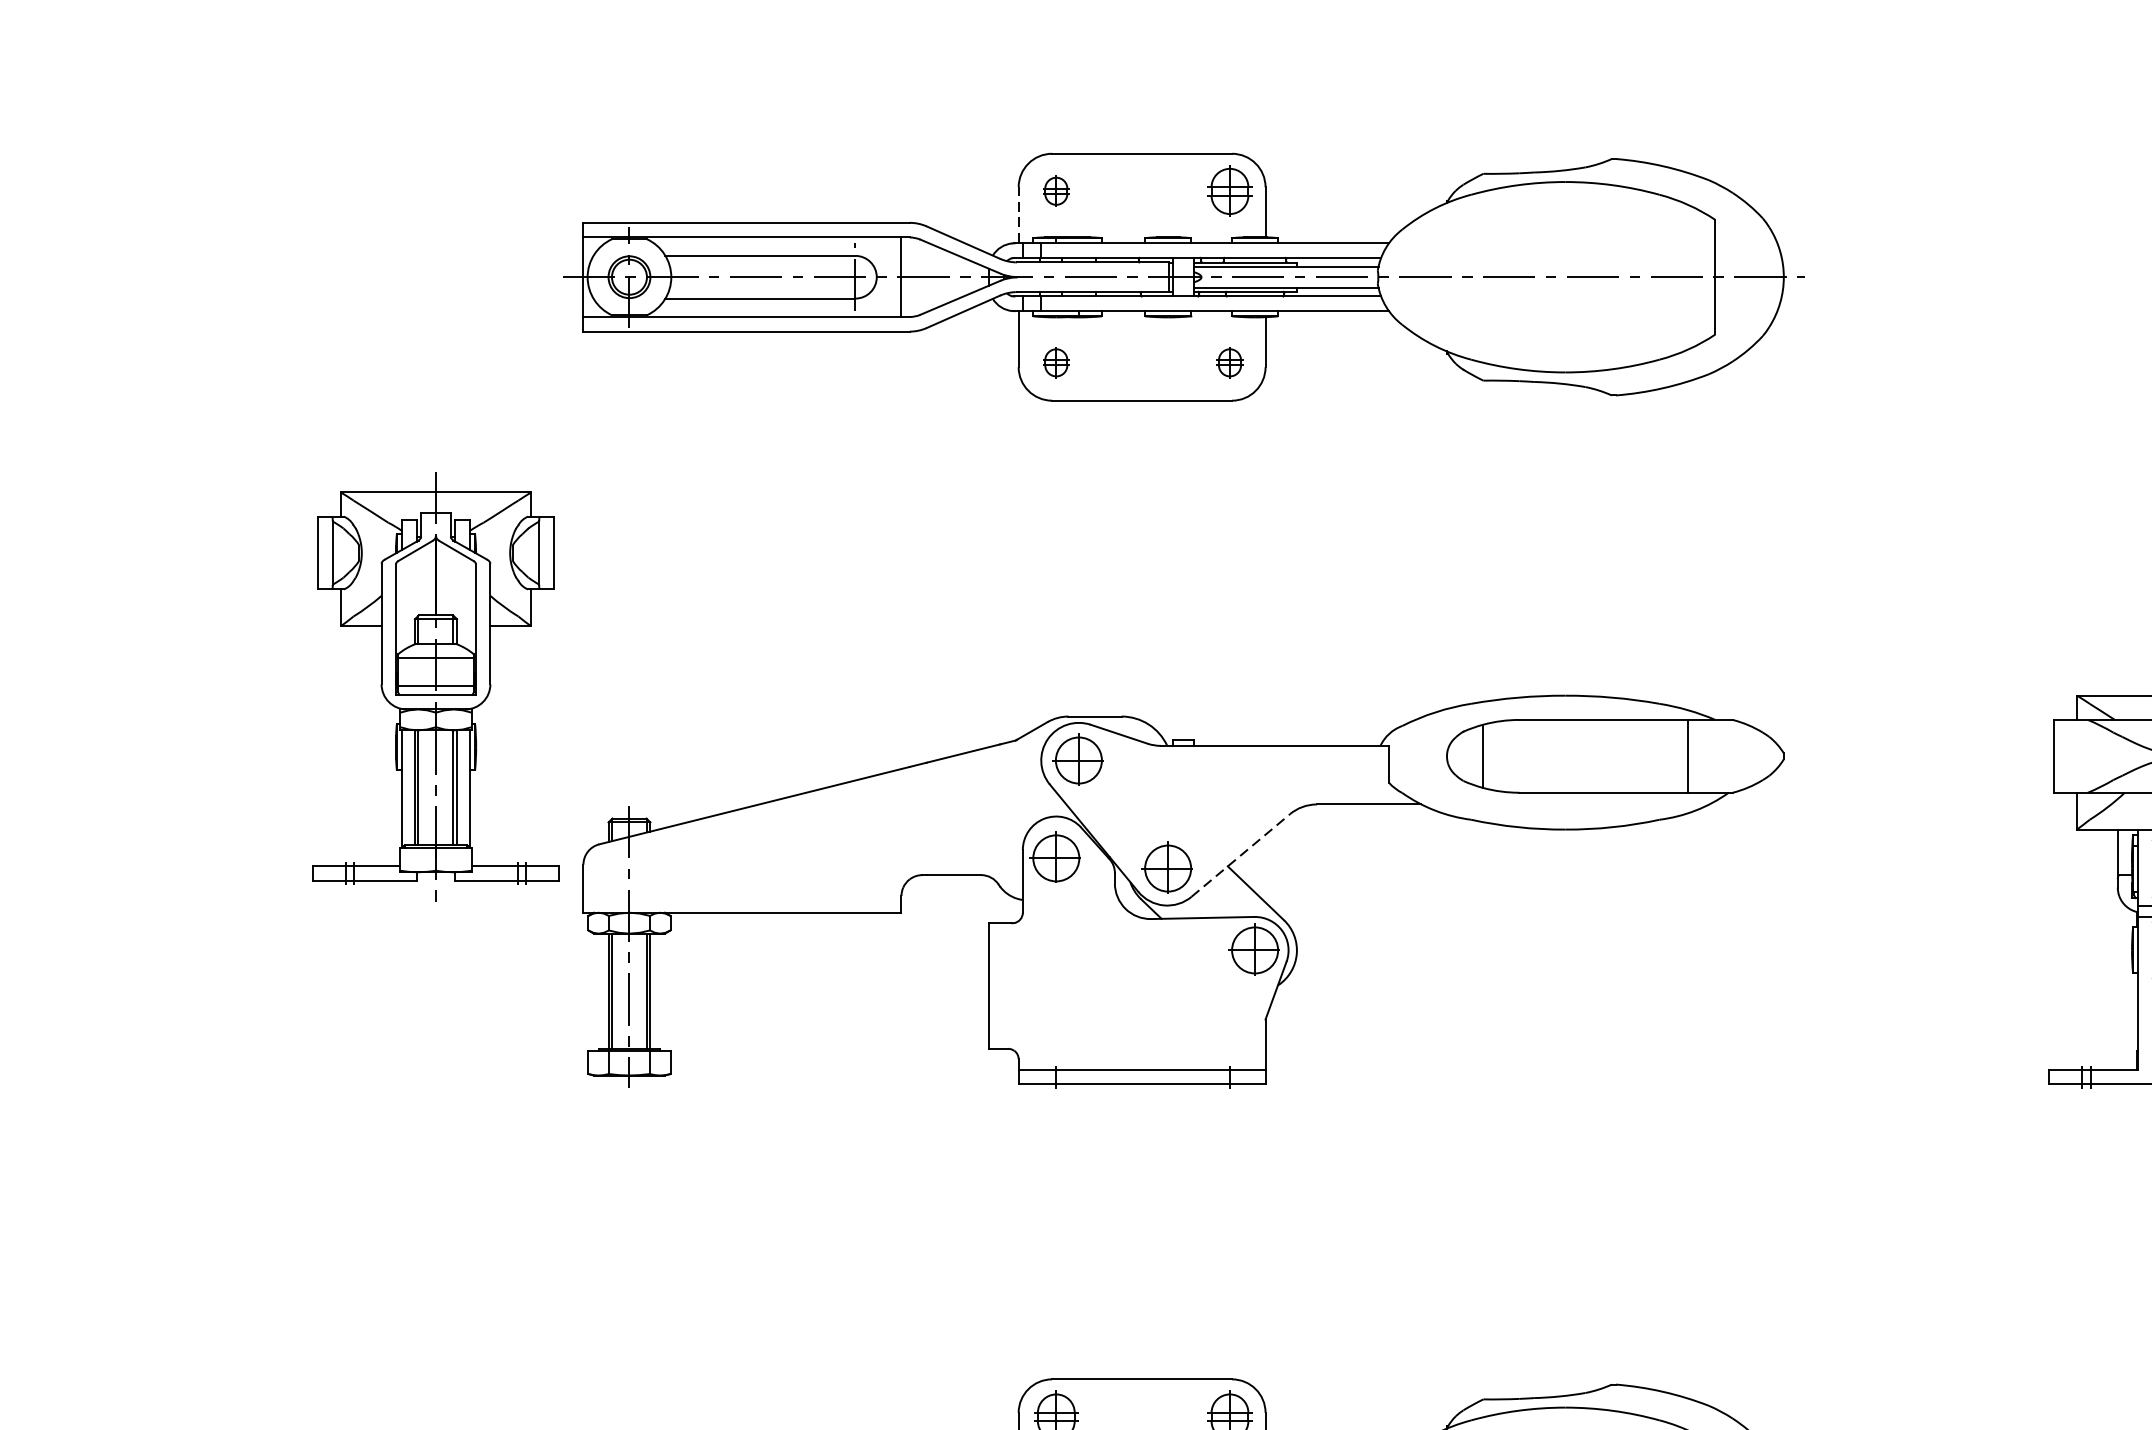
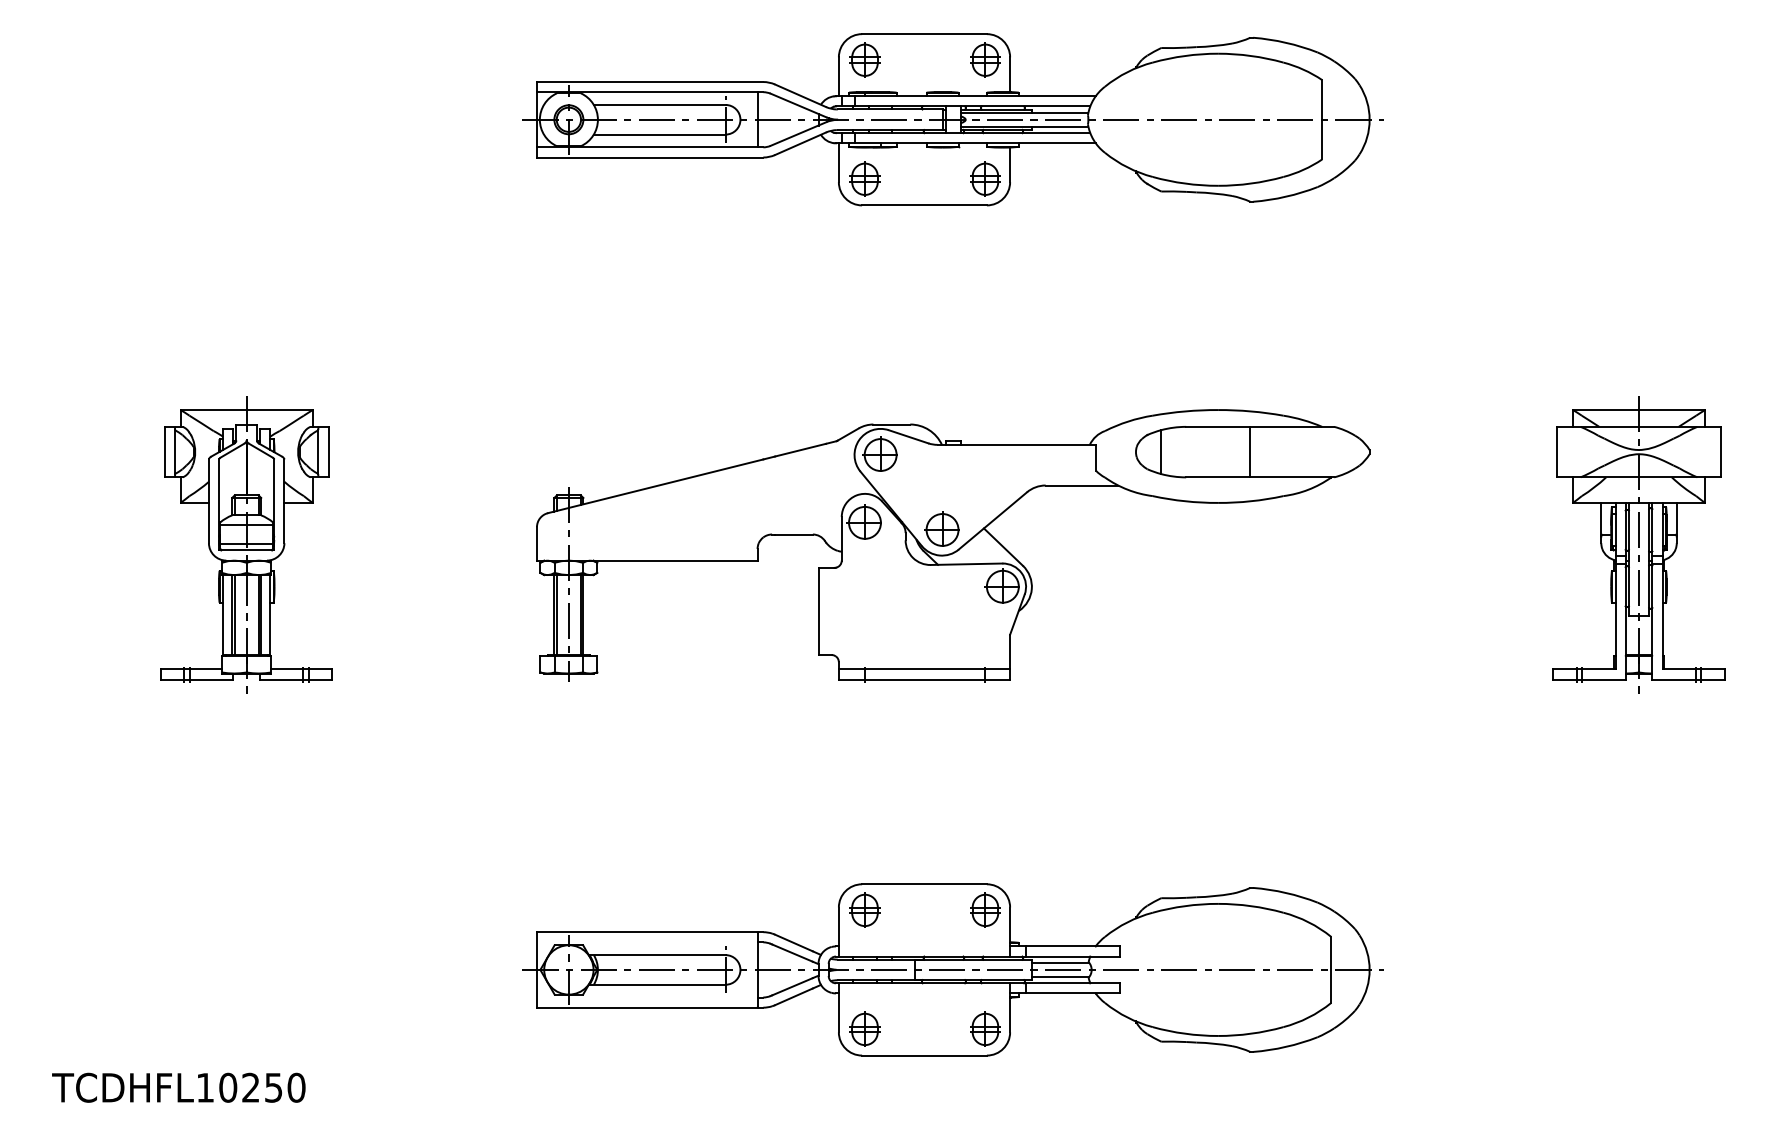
part: (1055, 190) -> (864, 59), size x1.67
line: (1018, 214) -> (838, 76), dashed -> solid
part: (1055, 361) -> (864, 178), size x1.67
part: (1230, 361) -> (985, 178), size x1.67
part: (435, 686) -> (246, 544), moved
line: (1688, 755) -> (1250, 451), moved
line: (1240, 854) -> (992, 520), dashed -> solid

